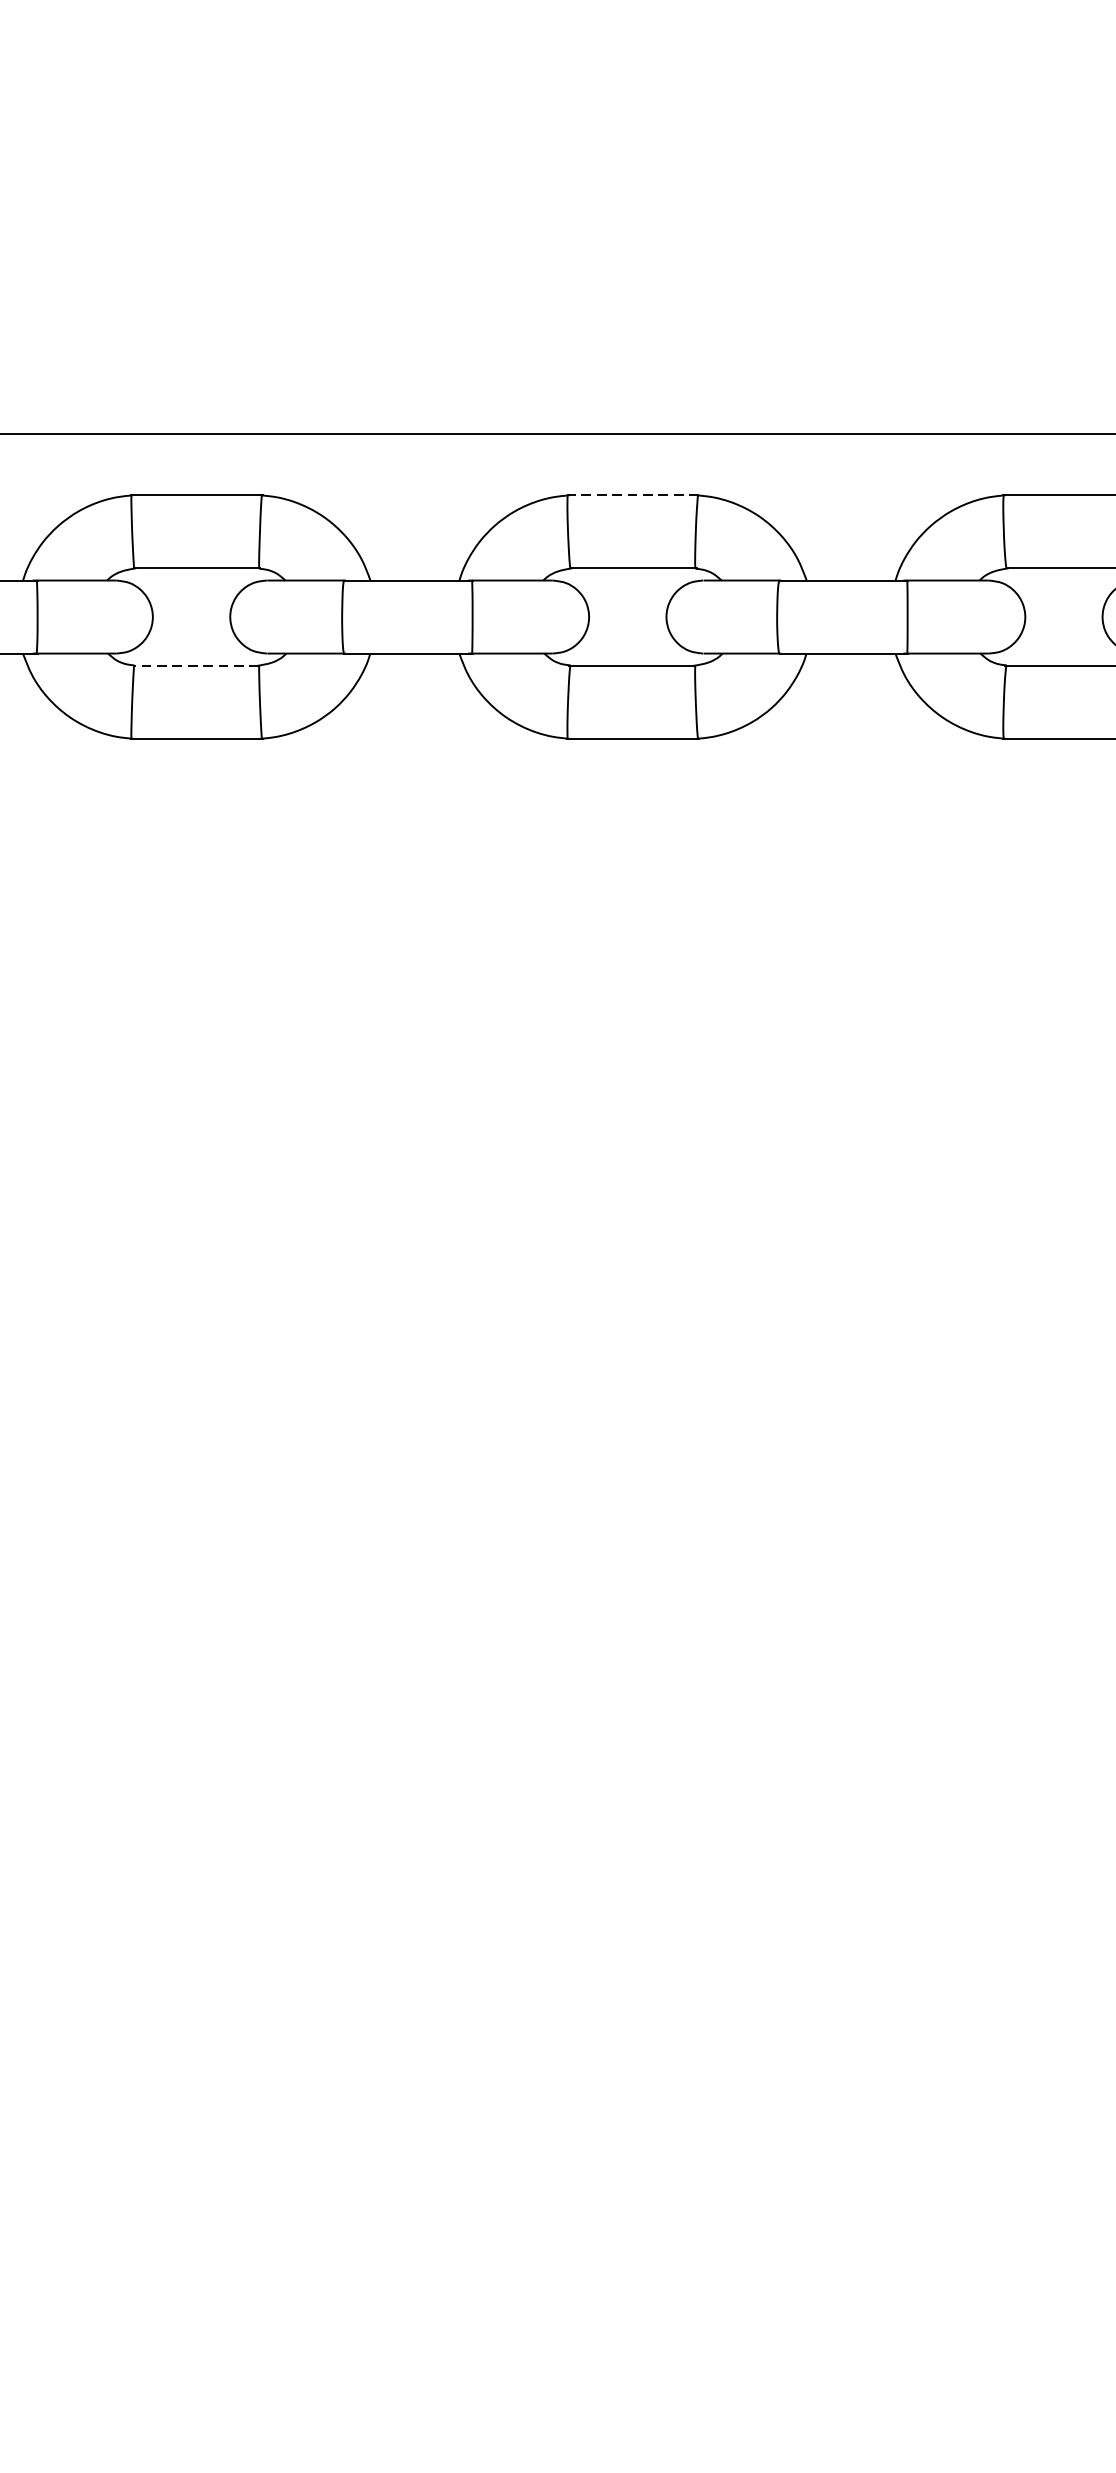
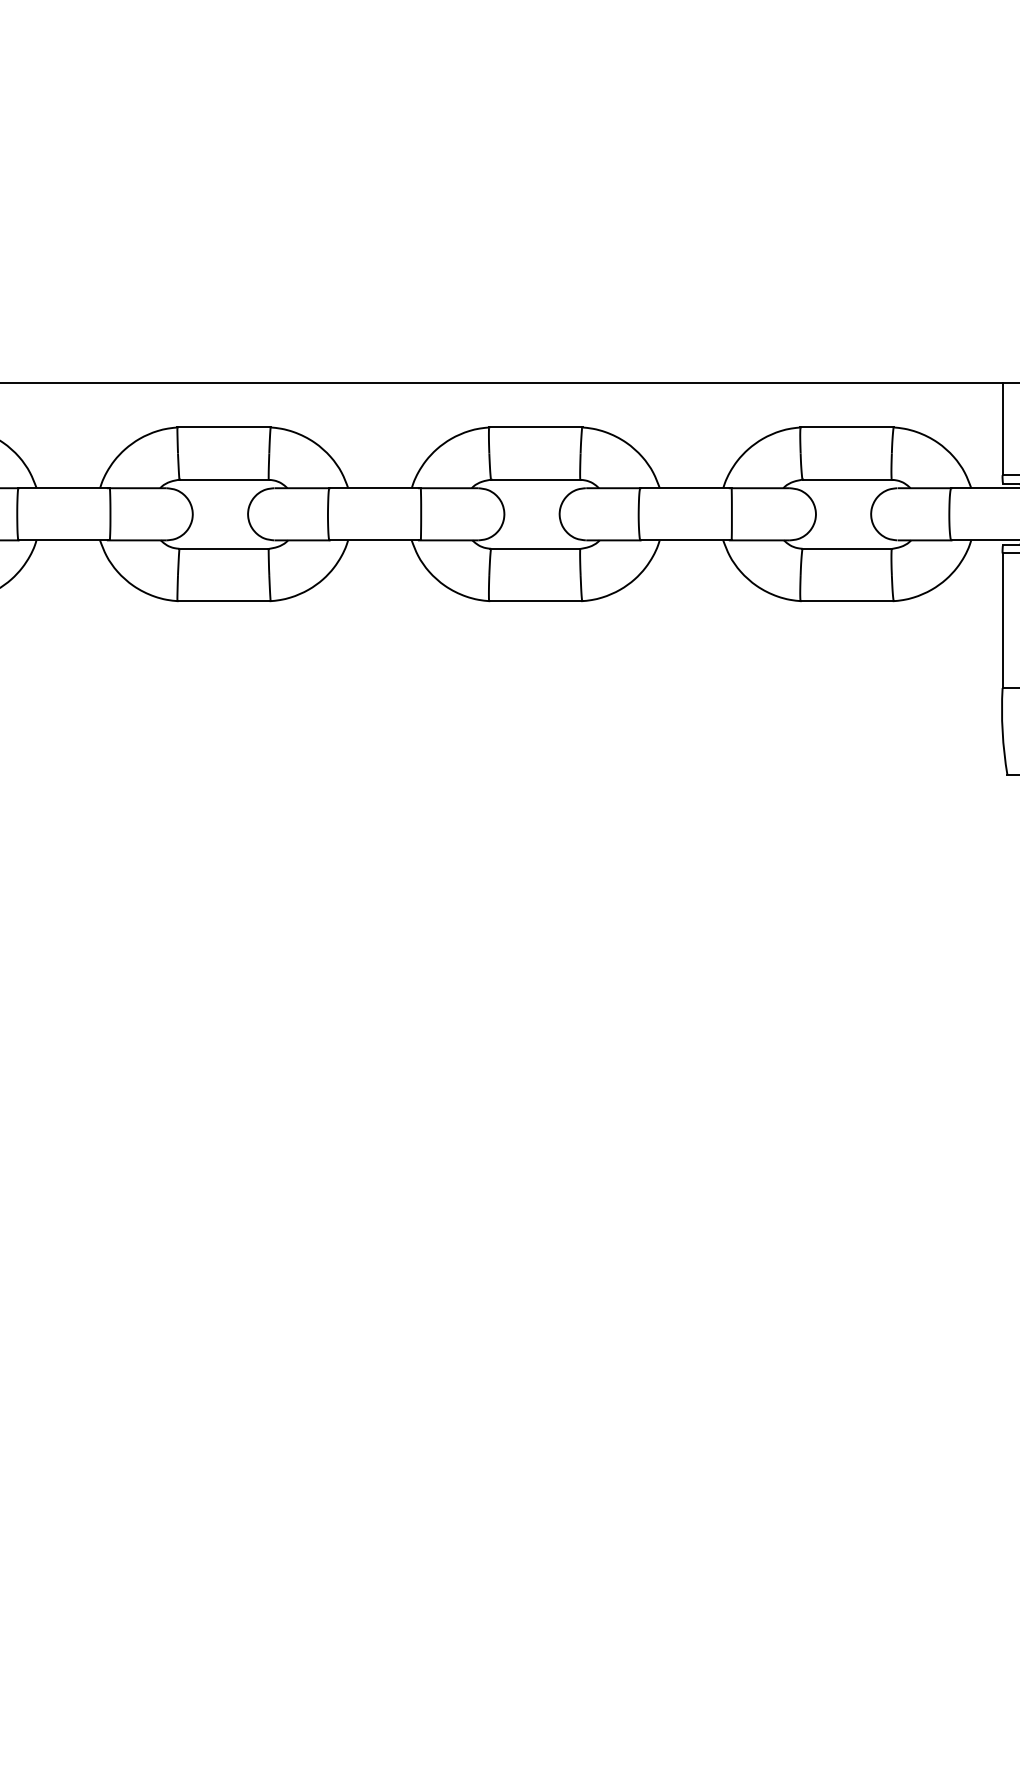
line: (632, 495) -> (535, 427), dashed -> solid
line: (195, 666) -> (223, 549), dashed -> solid

